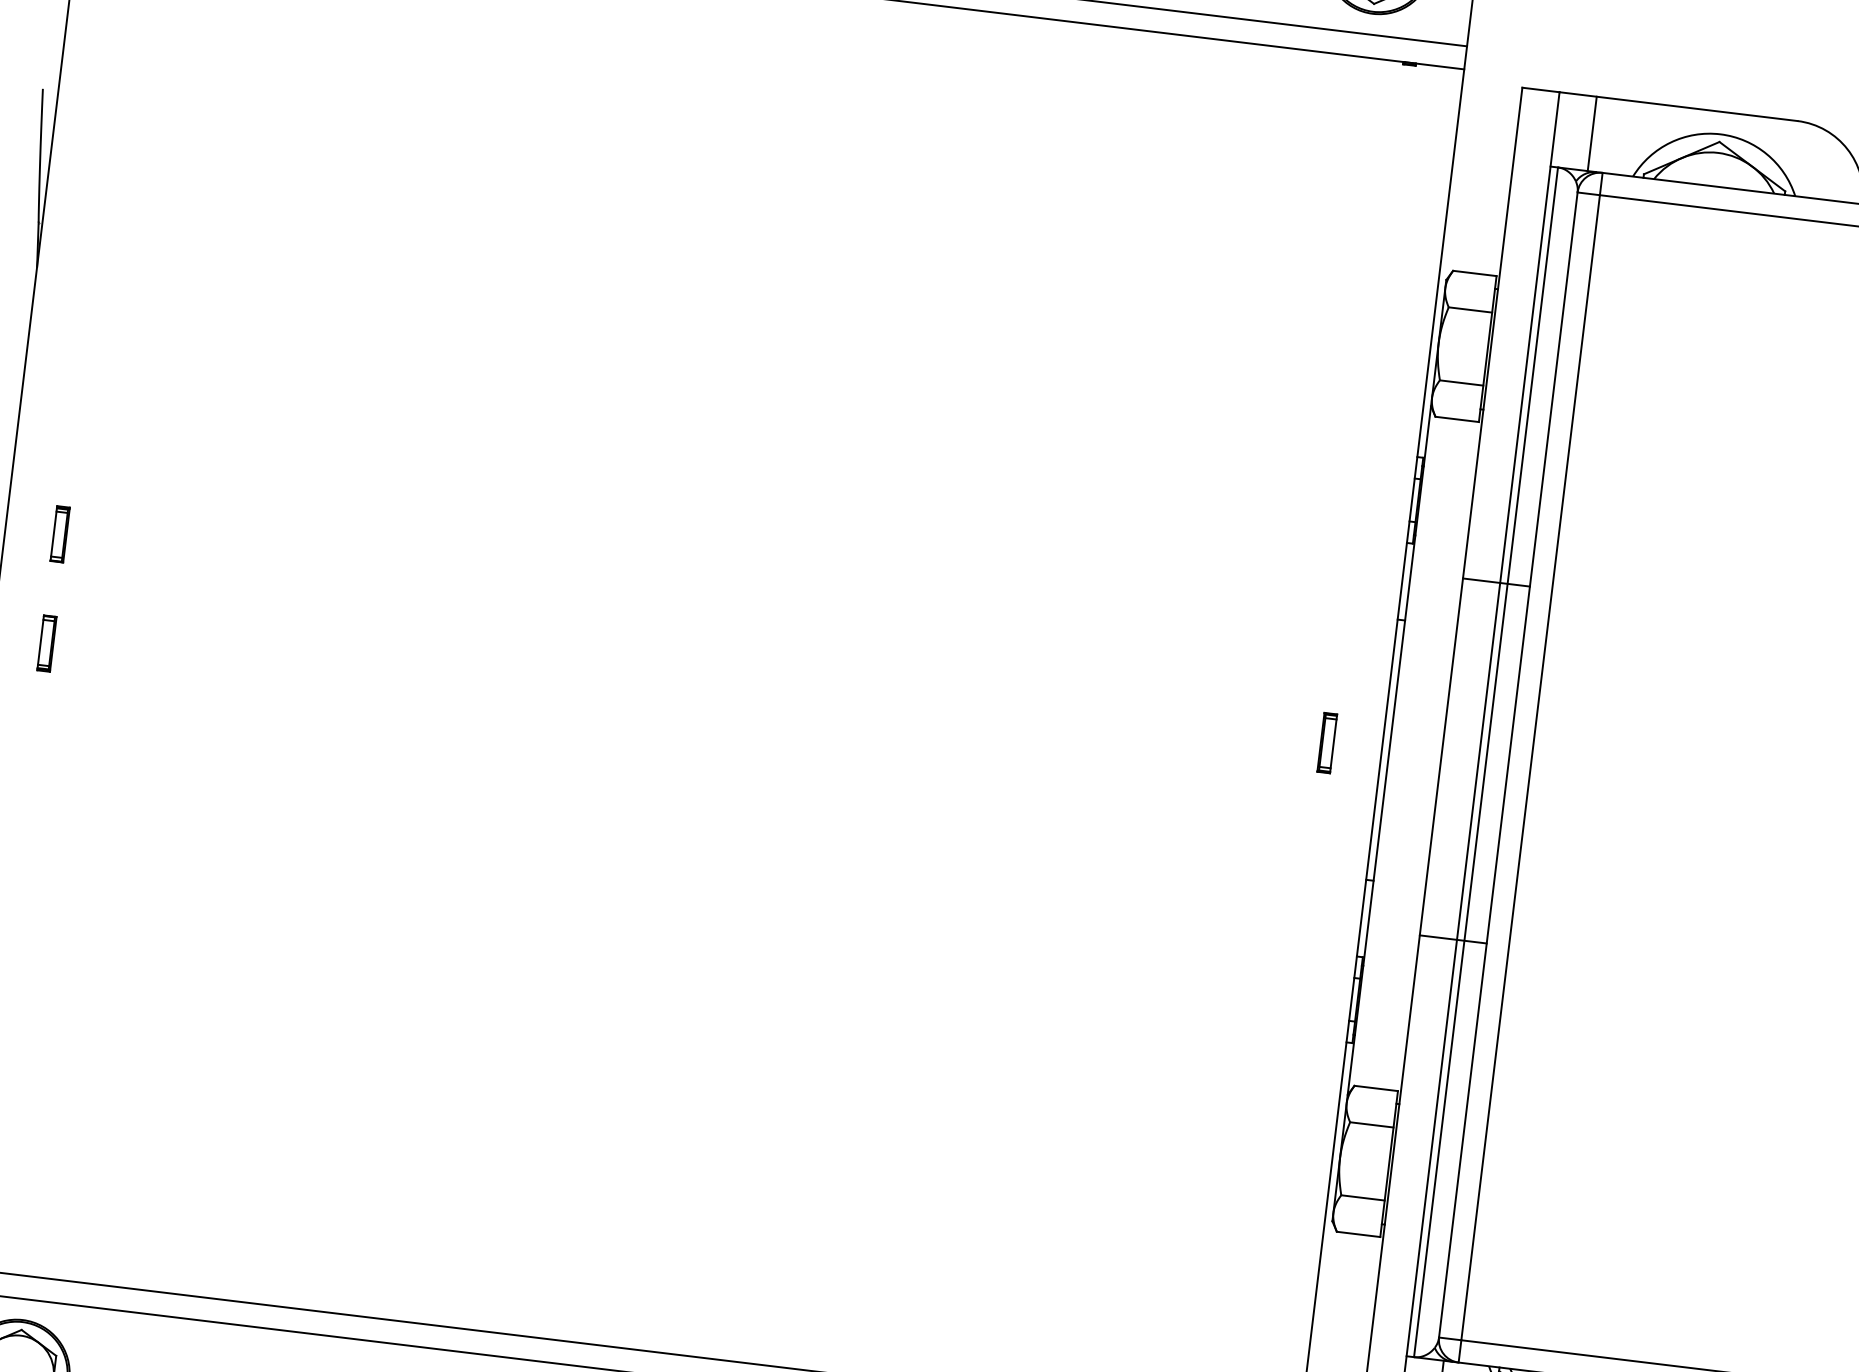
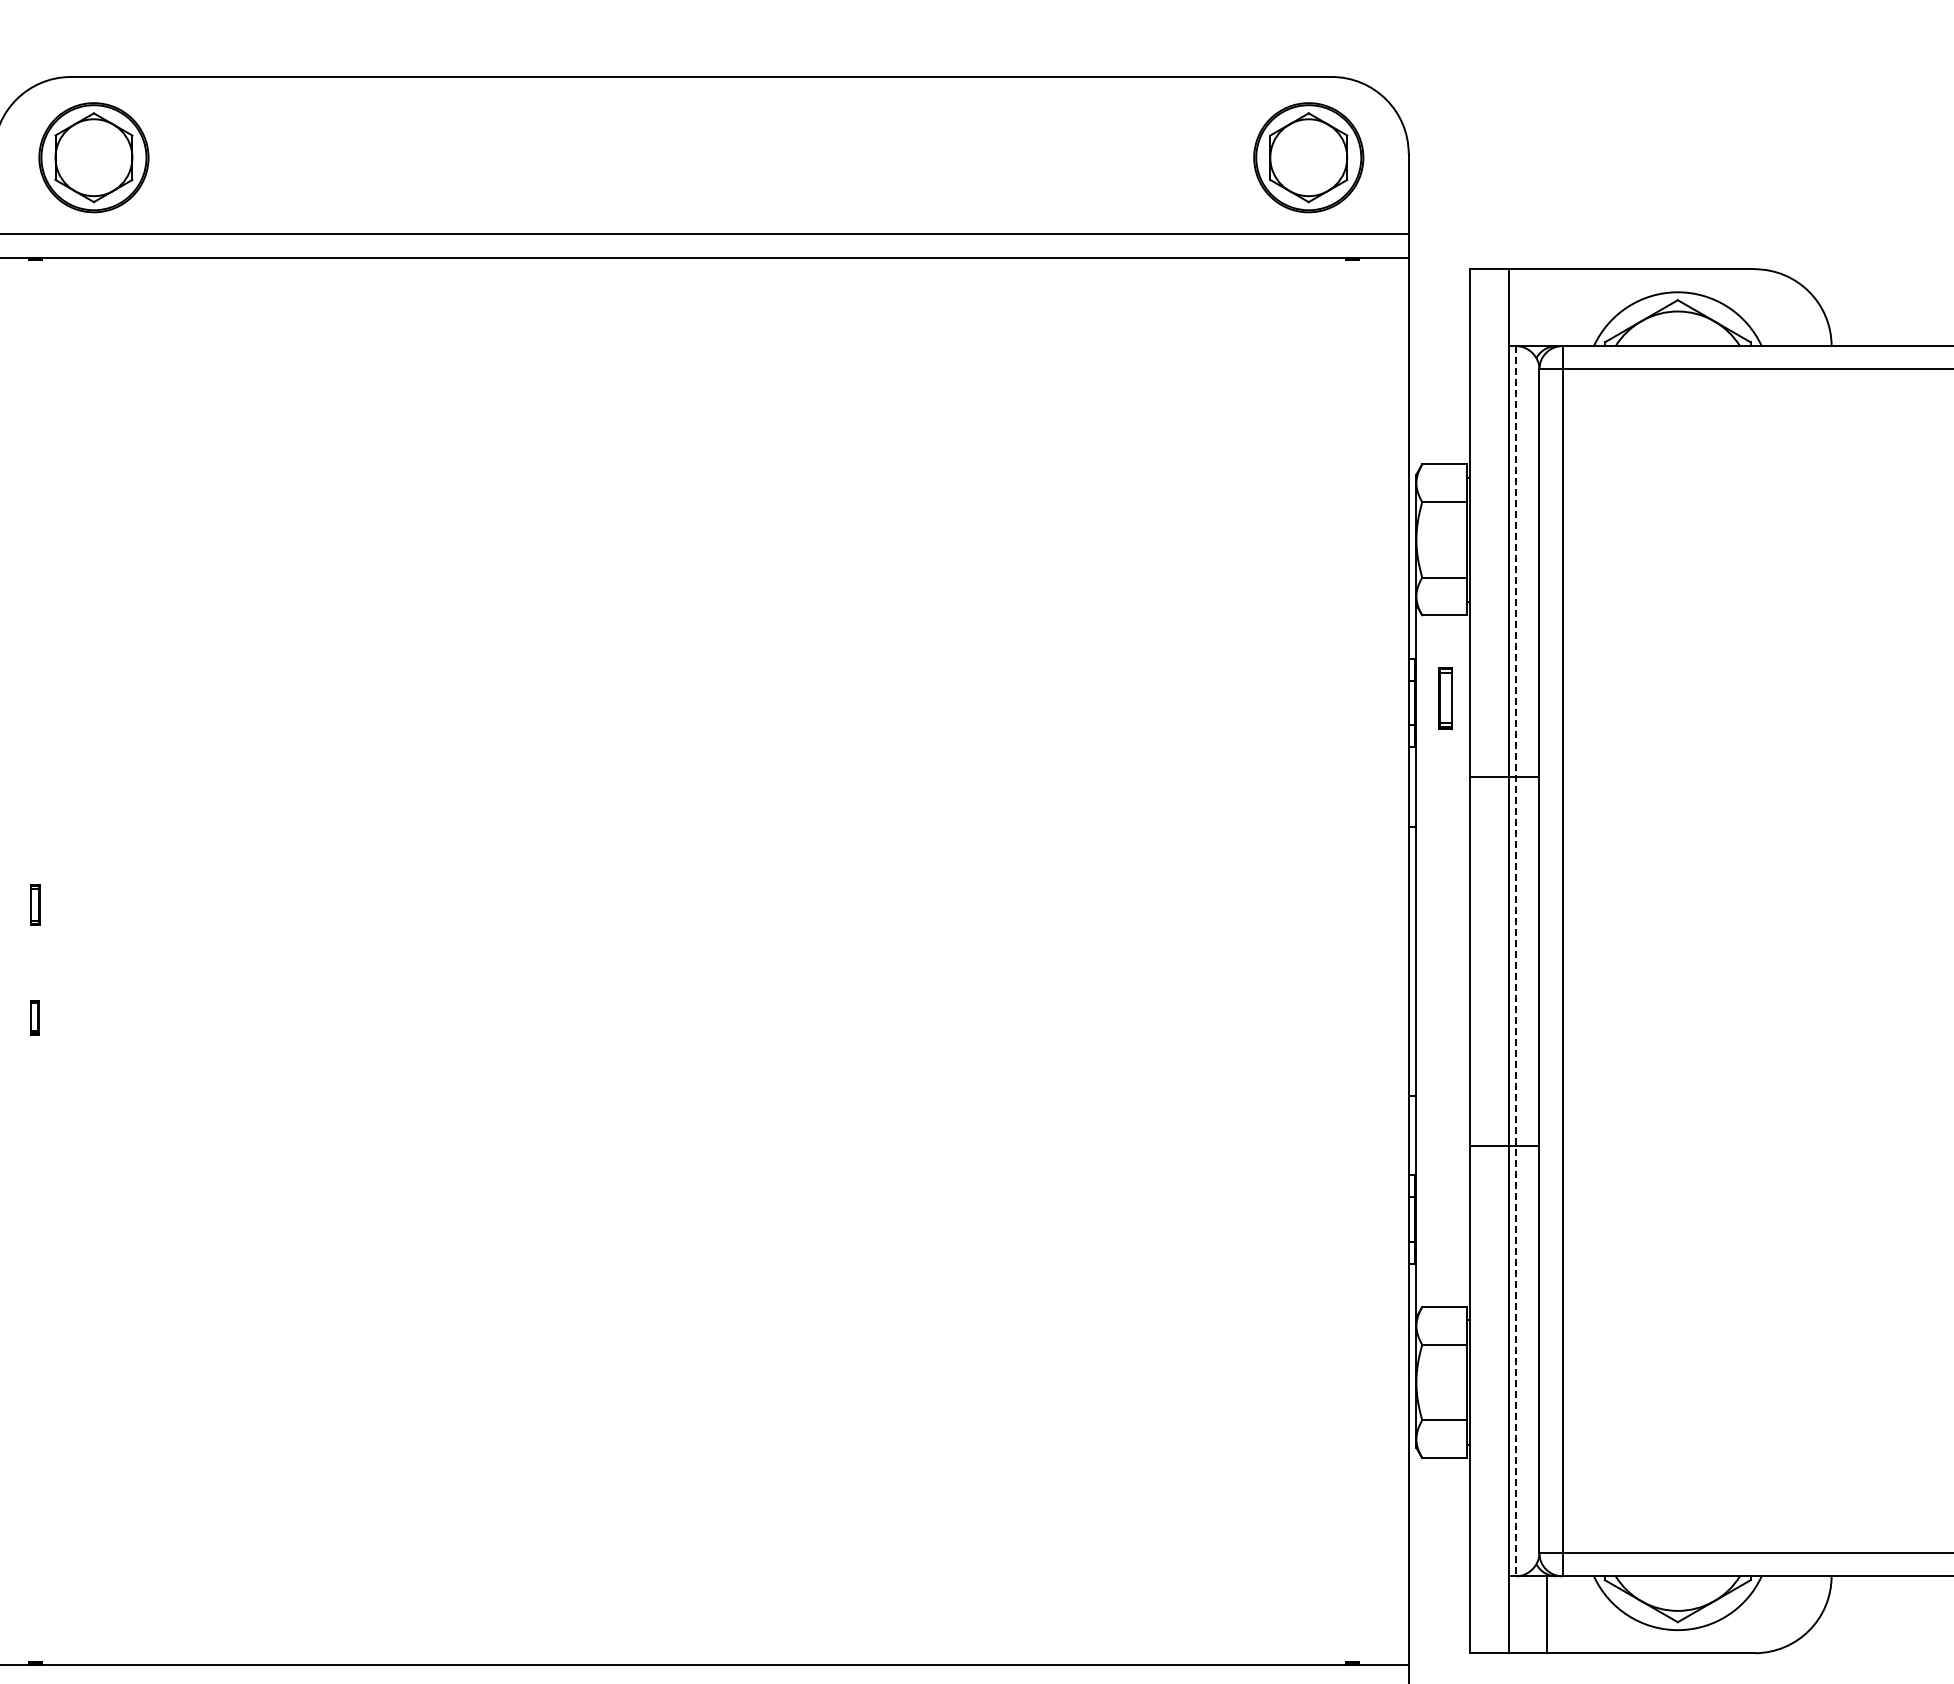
line: (1592, 133) -> (1547, 307), removed
part: (60, 534) -> (35, 904), size x0.7
part: (47, 643) -> (35, 1017), size x0.6
part: (1327, 743) -> (1445, 698), moved
line: (1486, 762) -> (1516, 961), solid -> dashed

